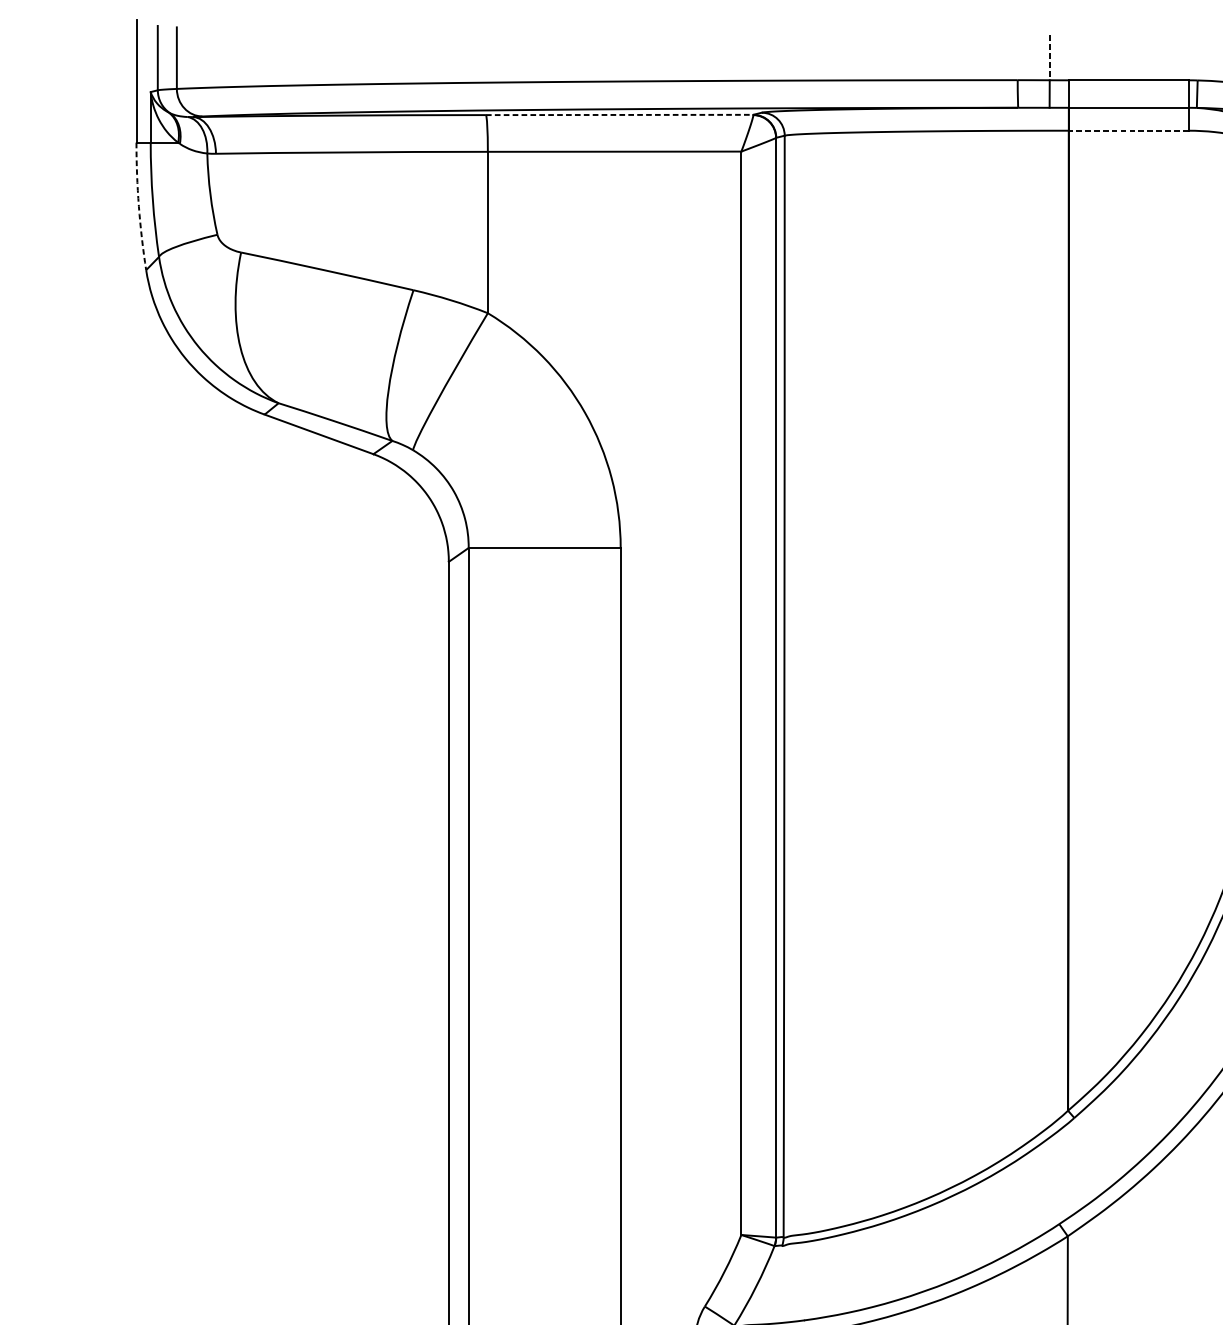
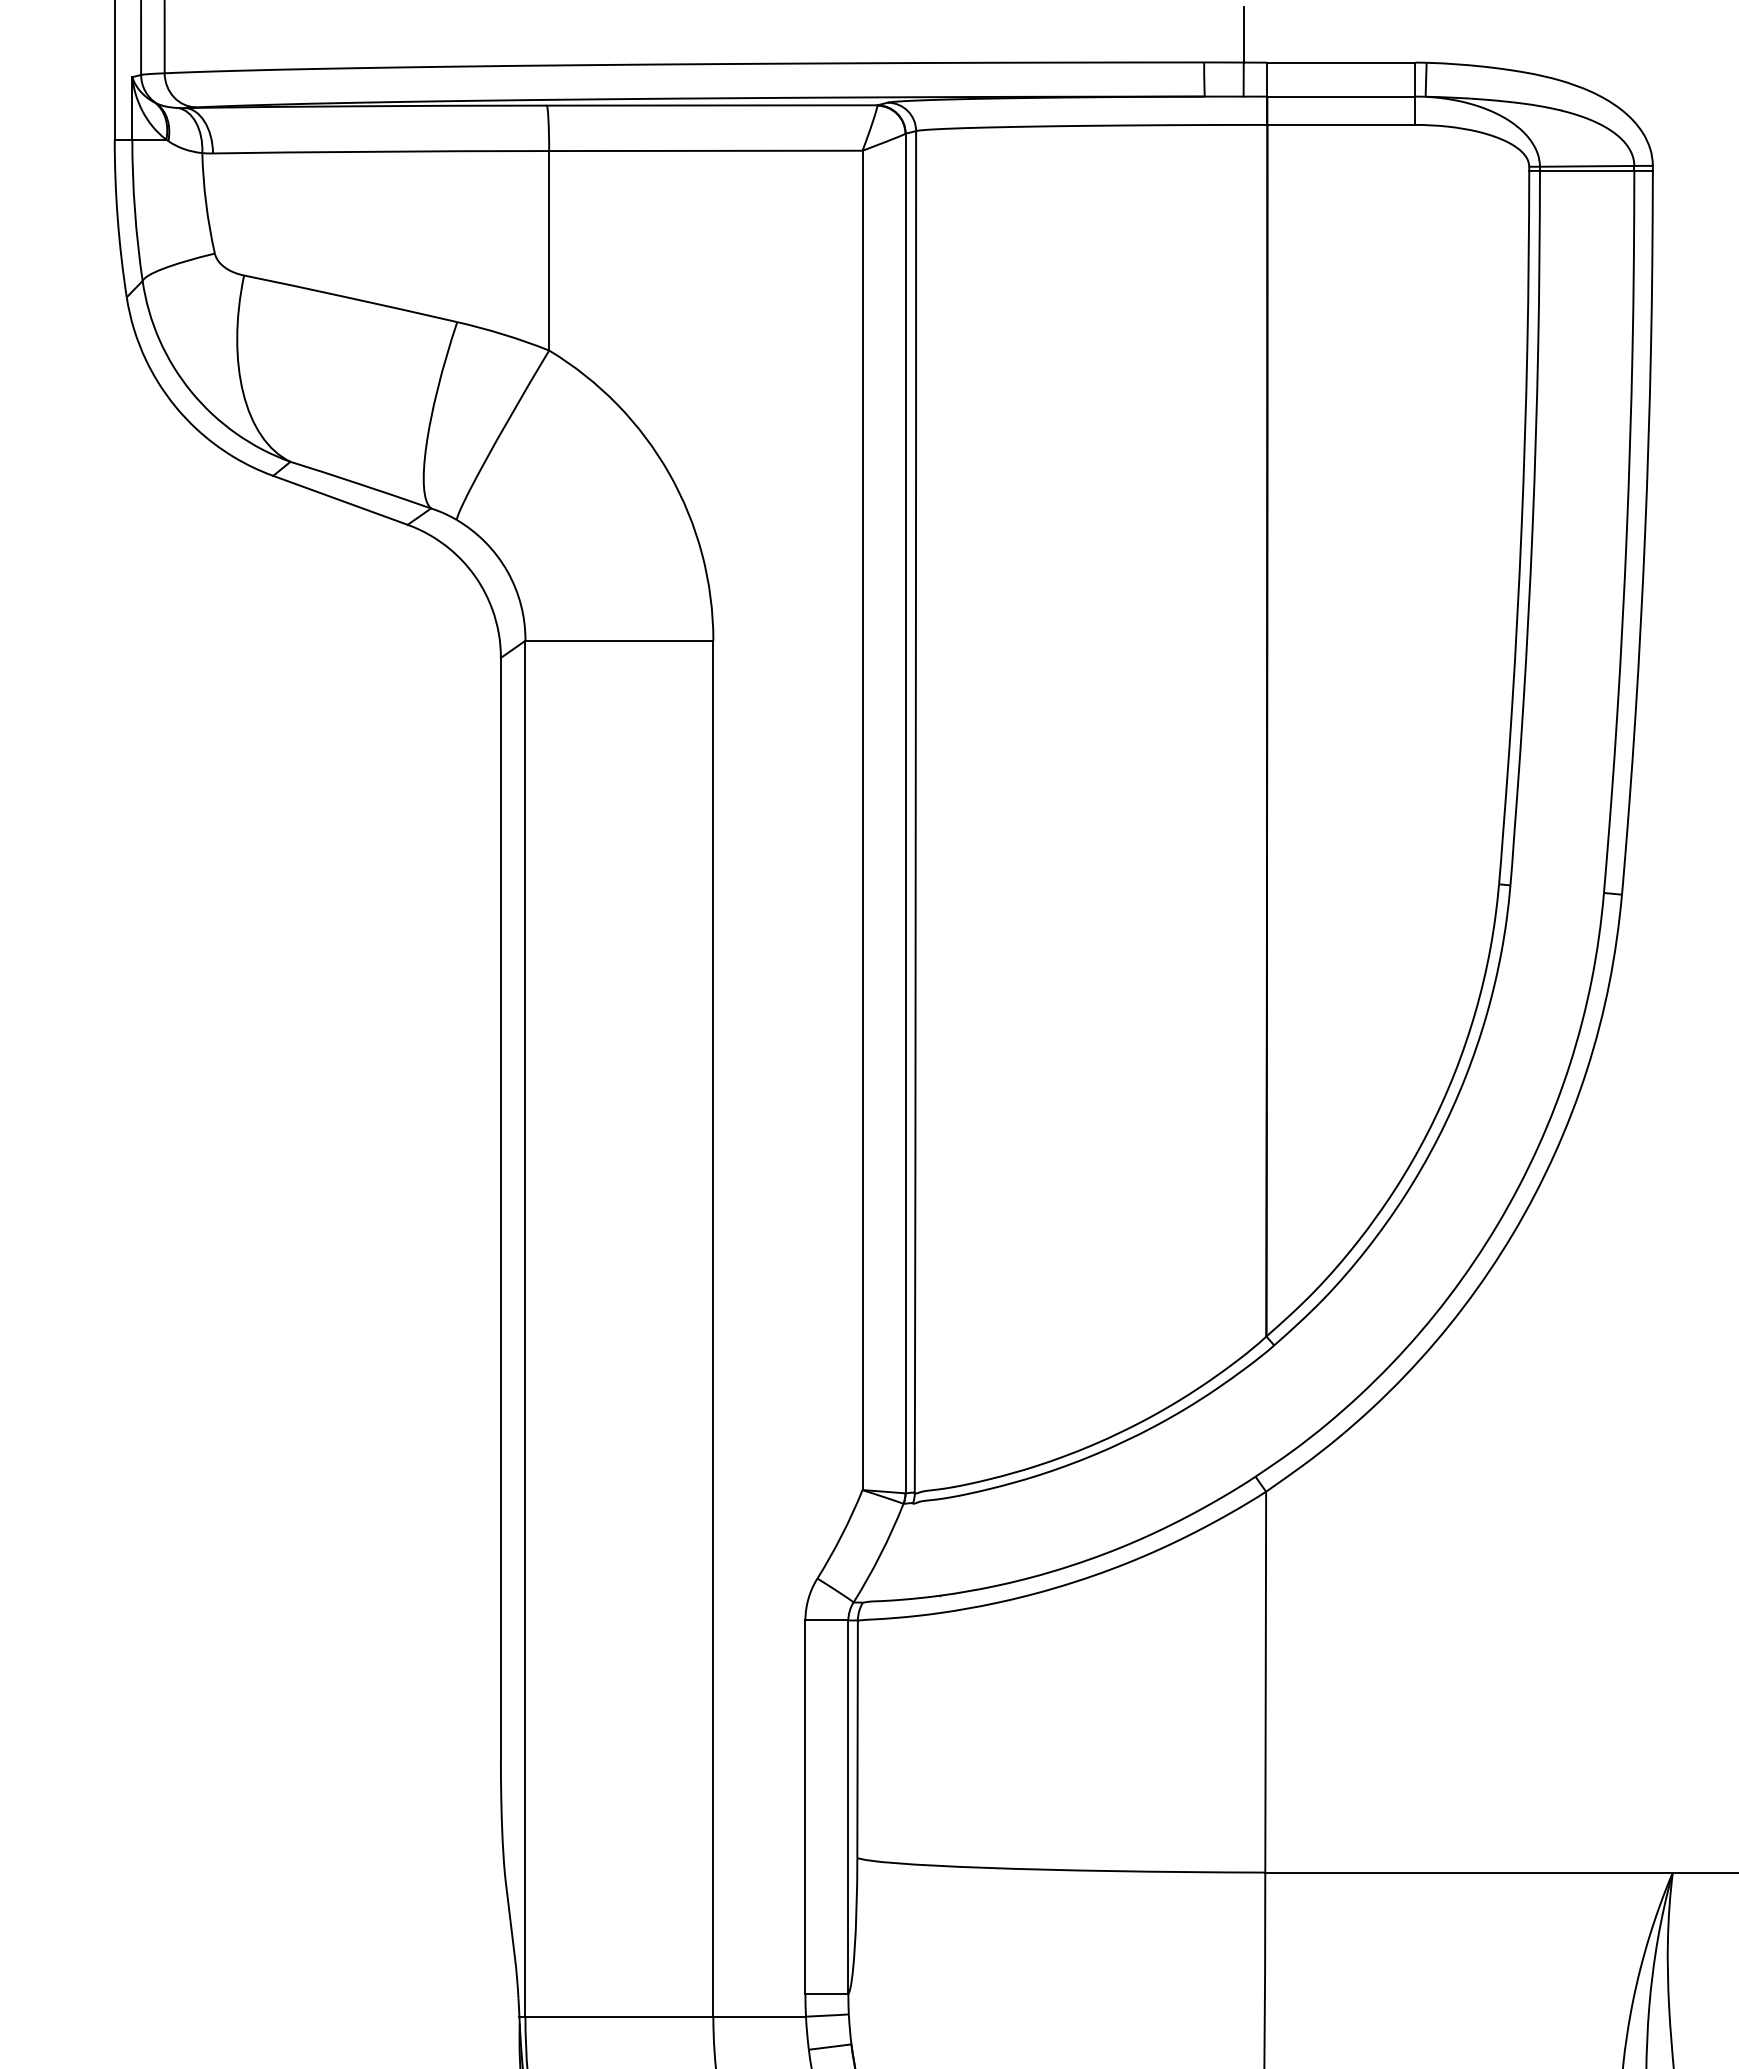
line: (1049, 57) -> (1243, 34), dashed -> solid
line: (620, 114) -> (712, 105), dashed -> solid
line: (1127, 130) -> (1340, 124), dashed -> solid
arc: (138, 206) -> (117, 218), dashed -> solid

